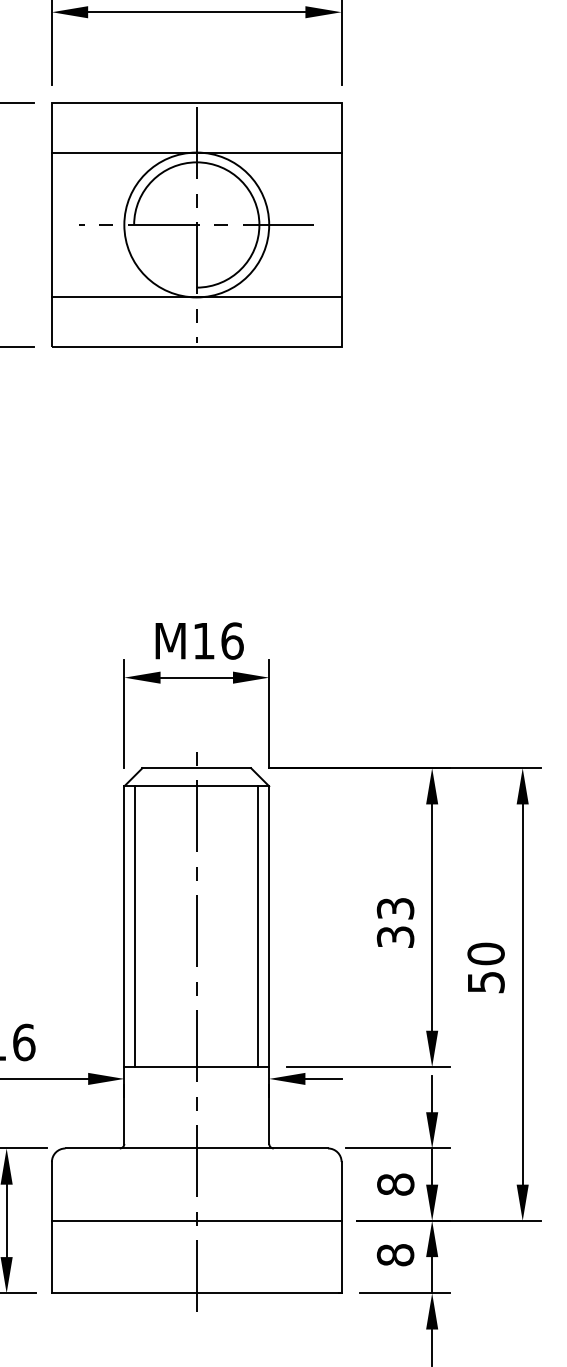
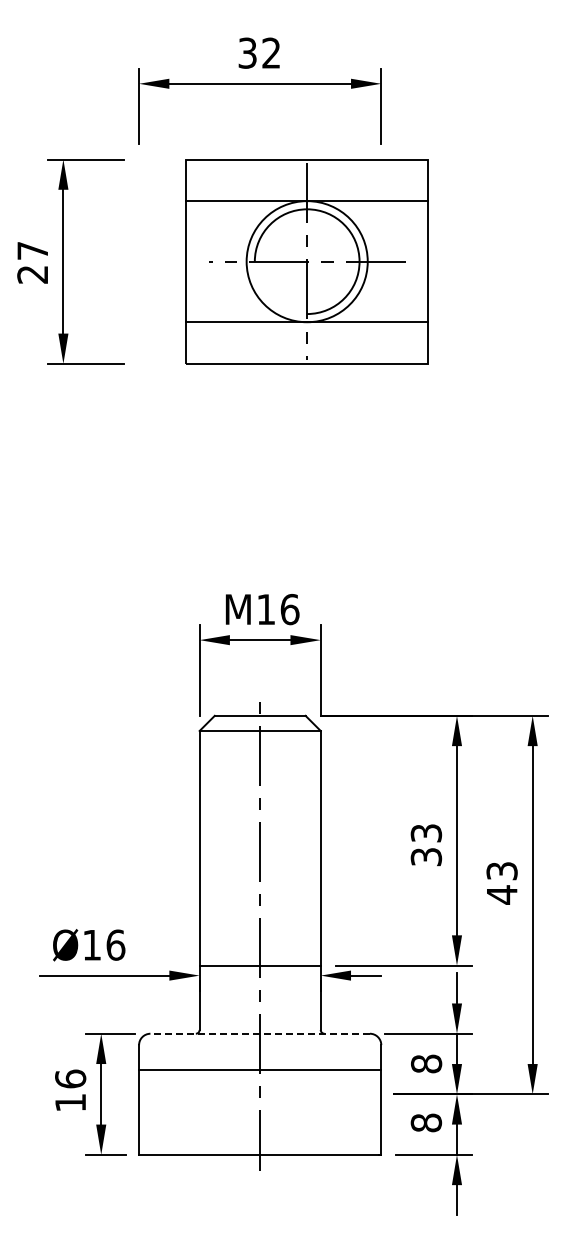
part: (195, 224) -> (306, 261), moved
line: (134, 925) -> (208, 847), removed
line: (258, 925) -> (311, 847), removed
text: (485, 967) -> (501, 882), 50 -> 43
line: (197, 1148) -> (260, 1033), solid -> dashed
line: (197, 1221) -> (260, 1070), moved

